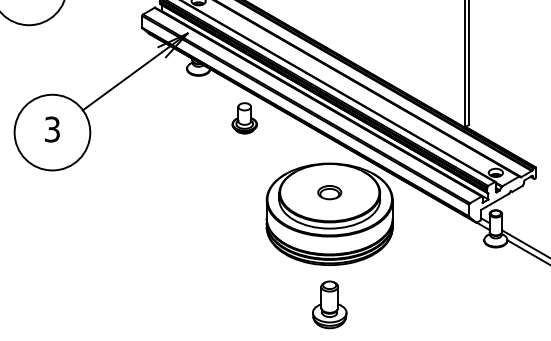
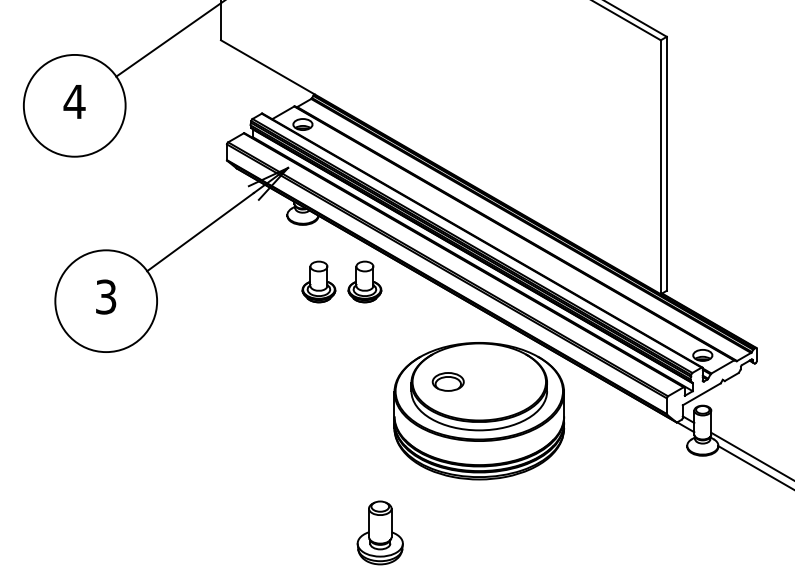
part: (210, 117) -> (318, 281), added
part: (329, 192) -> (447, 381), moved
part: (329, 304) -> (379, 532), moved

